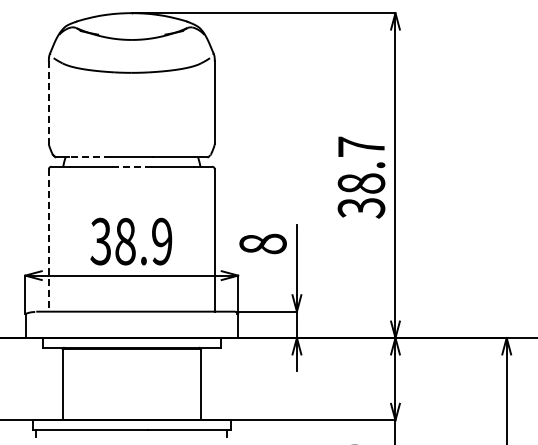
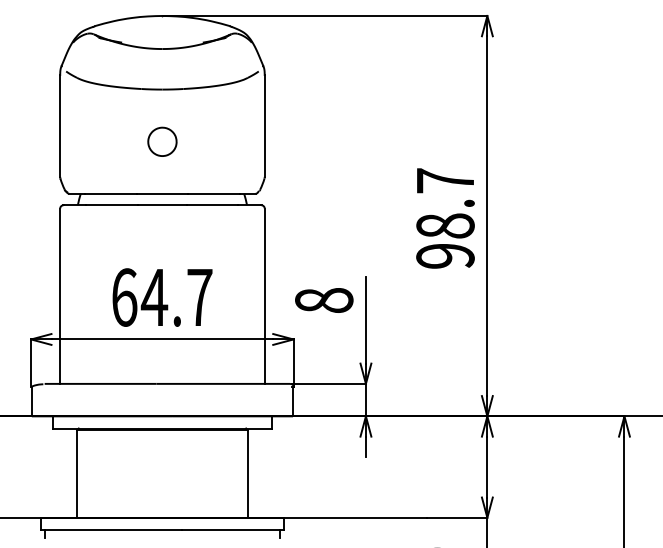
line: (48, 103) -> (59, 127), dashed -> solid
part: (131, 114) -> (162, 140), added
line: (89, 157) -> (110, 193), dashed -> solid
line: (132, 166) -> (163, 204), dashed -> solid
text: (361, 208) -> (445, 256), 38.7 -> 98.7
line: (48, 241) -> (59, 297), dashed -> solid
text: (131, 241) -> (162, 297), 38.9 -> 64.7

